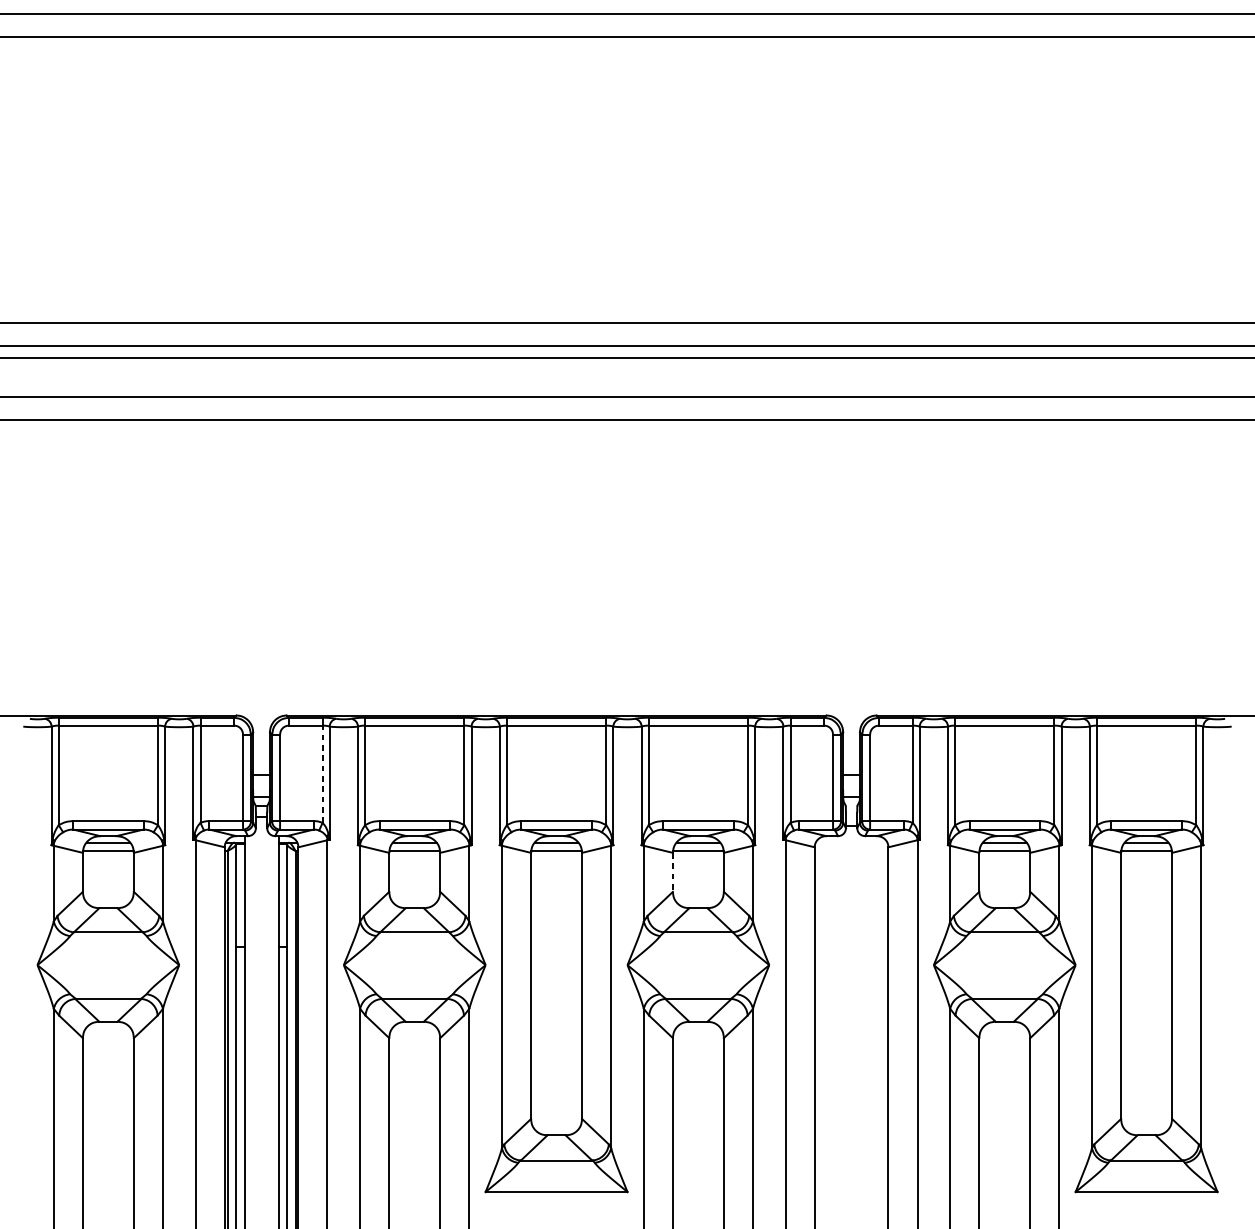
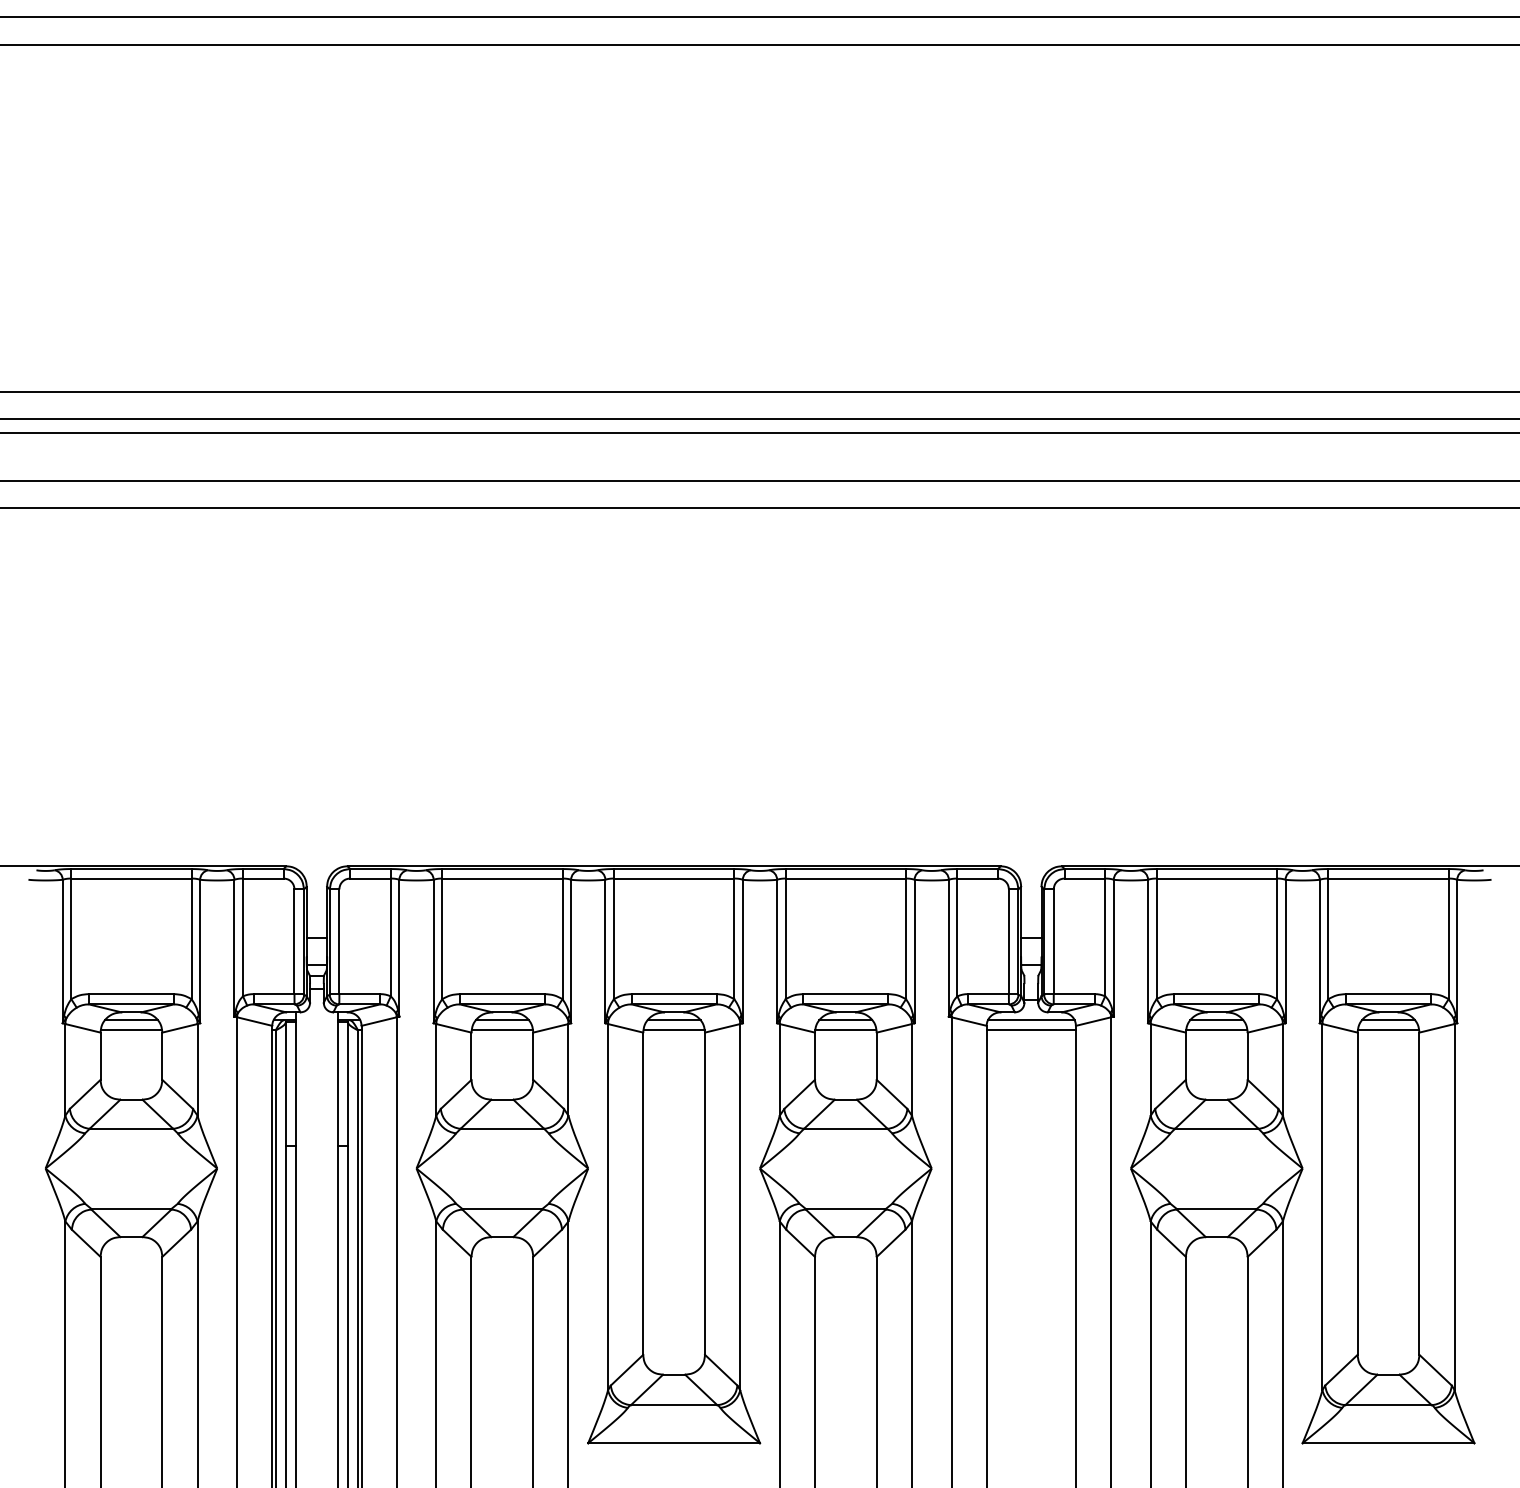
line: (322, 774) -> (390, 937), dashed -> solid
line: (850, 842) -> (1030, 1020), added
line: (850, 851) -> (1030, 1030), added
line: (672, 872) -> (814, 1056), dashed -> solid

